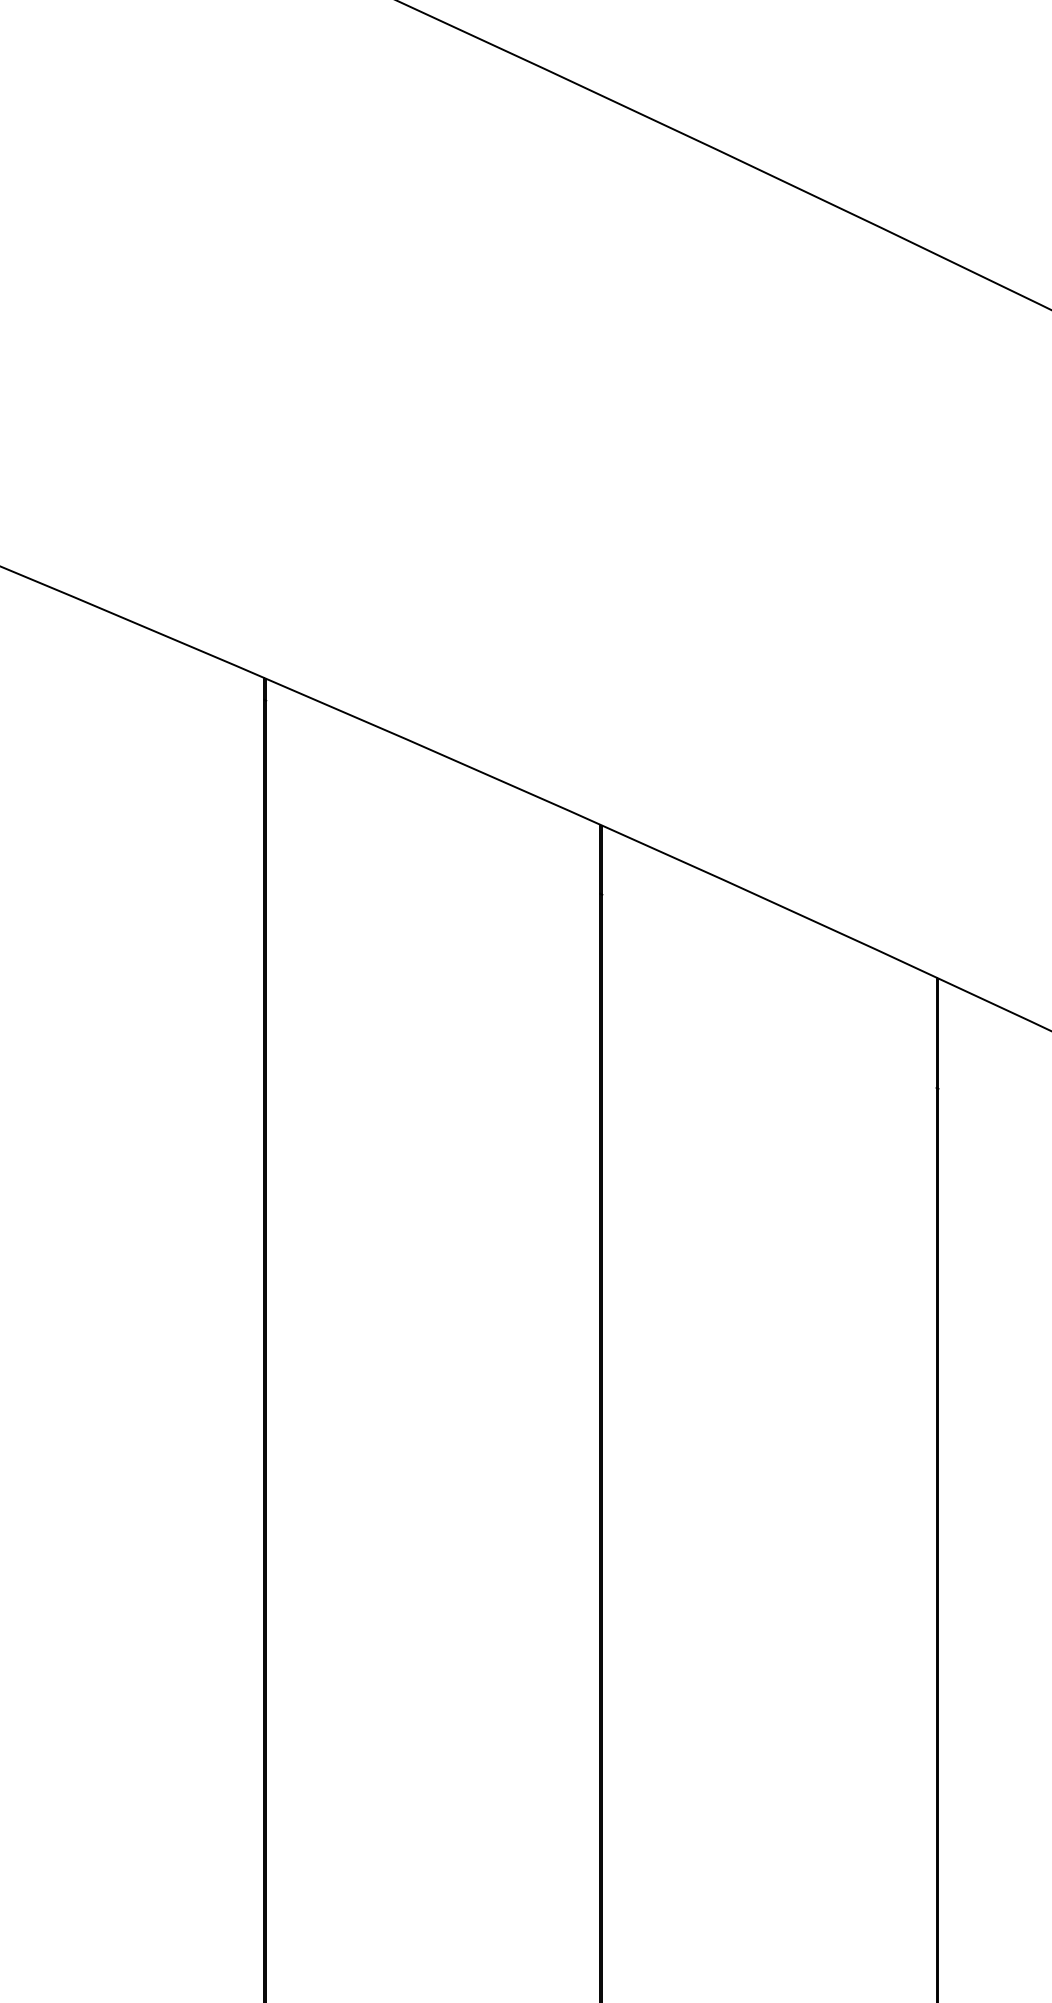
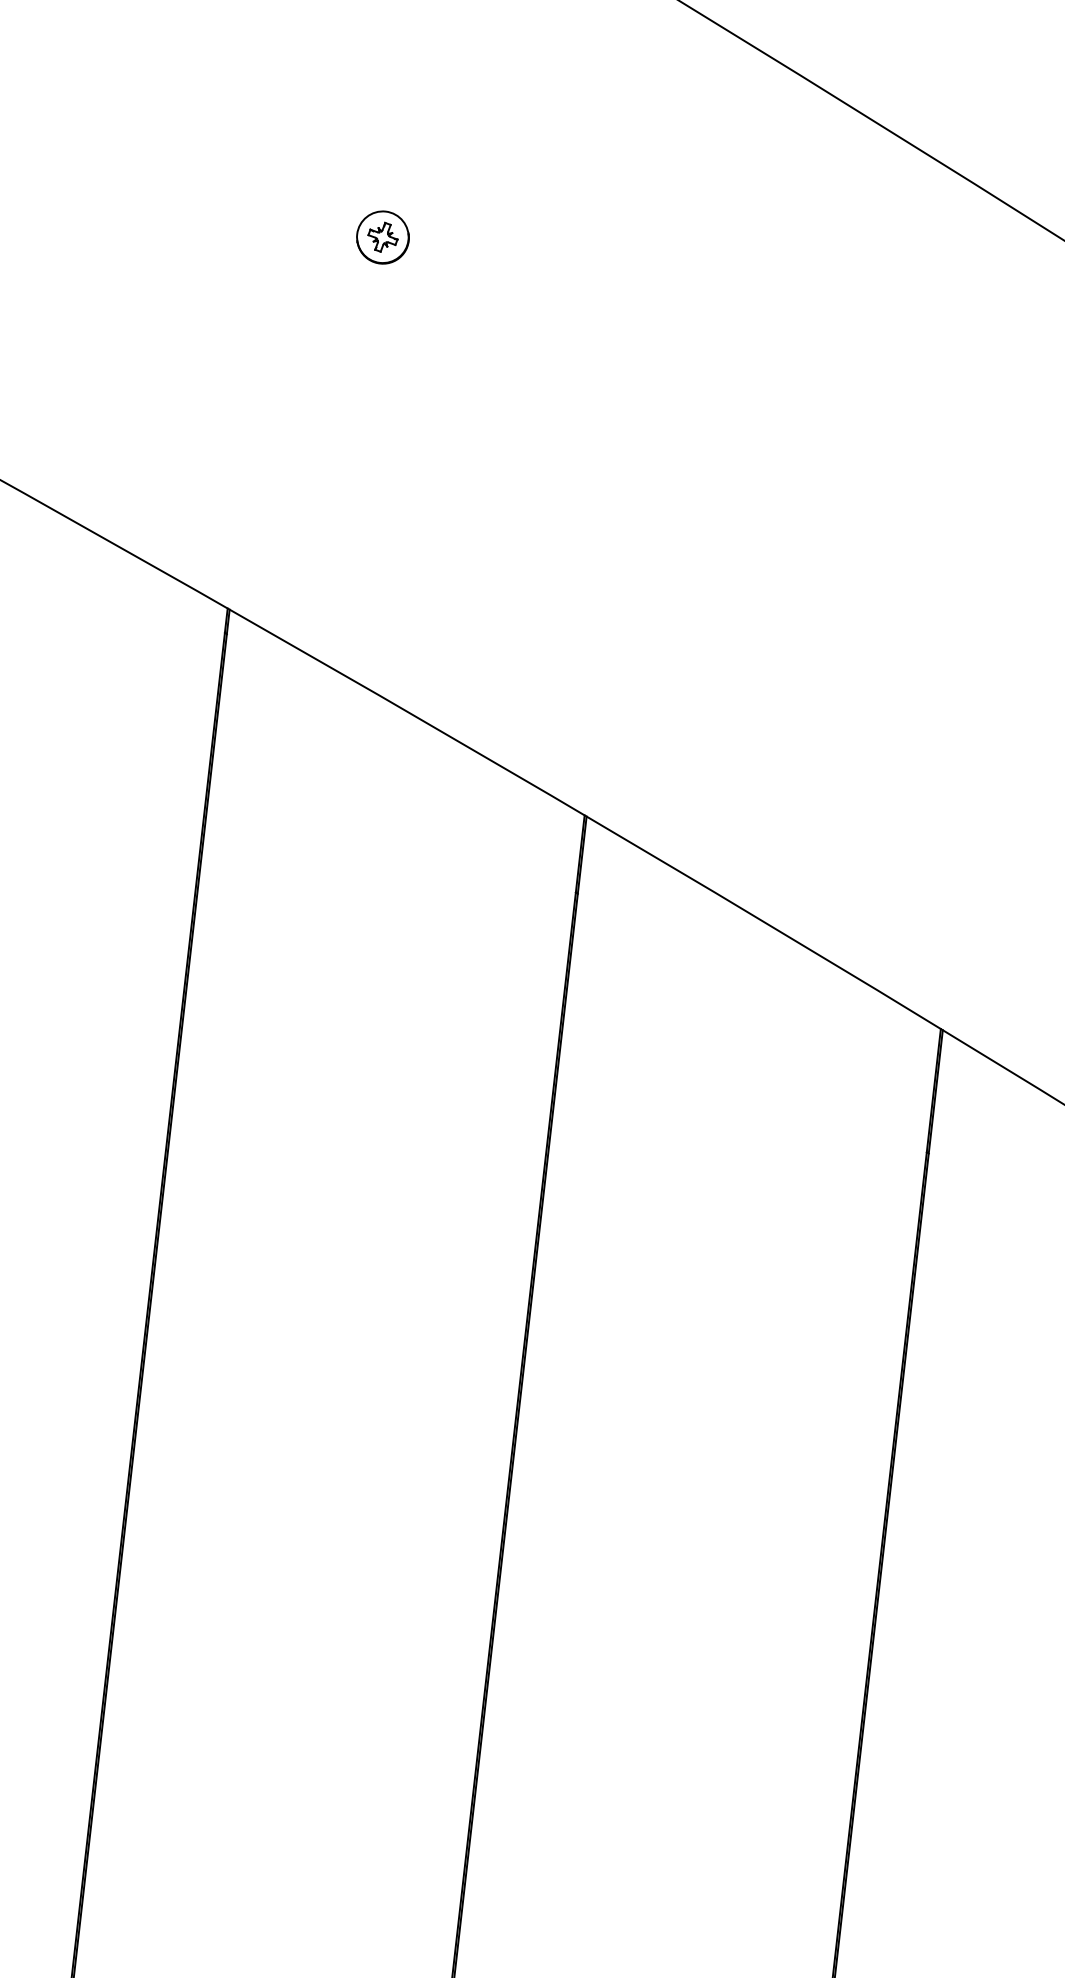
part: (364, 334) -> (383, 237), added

